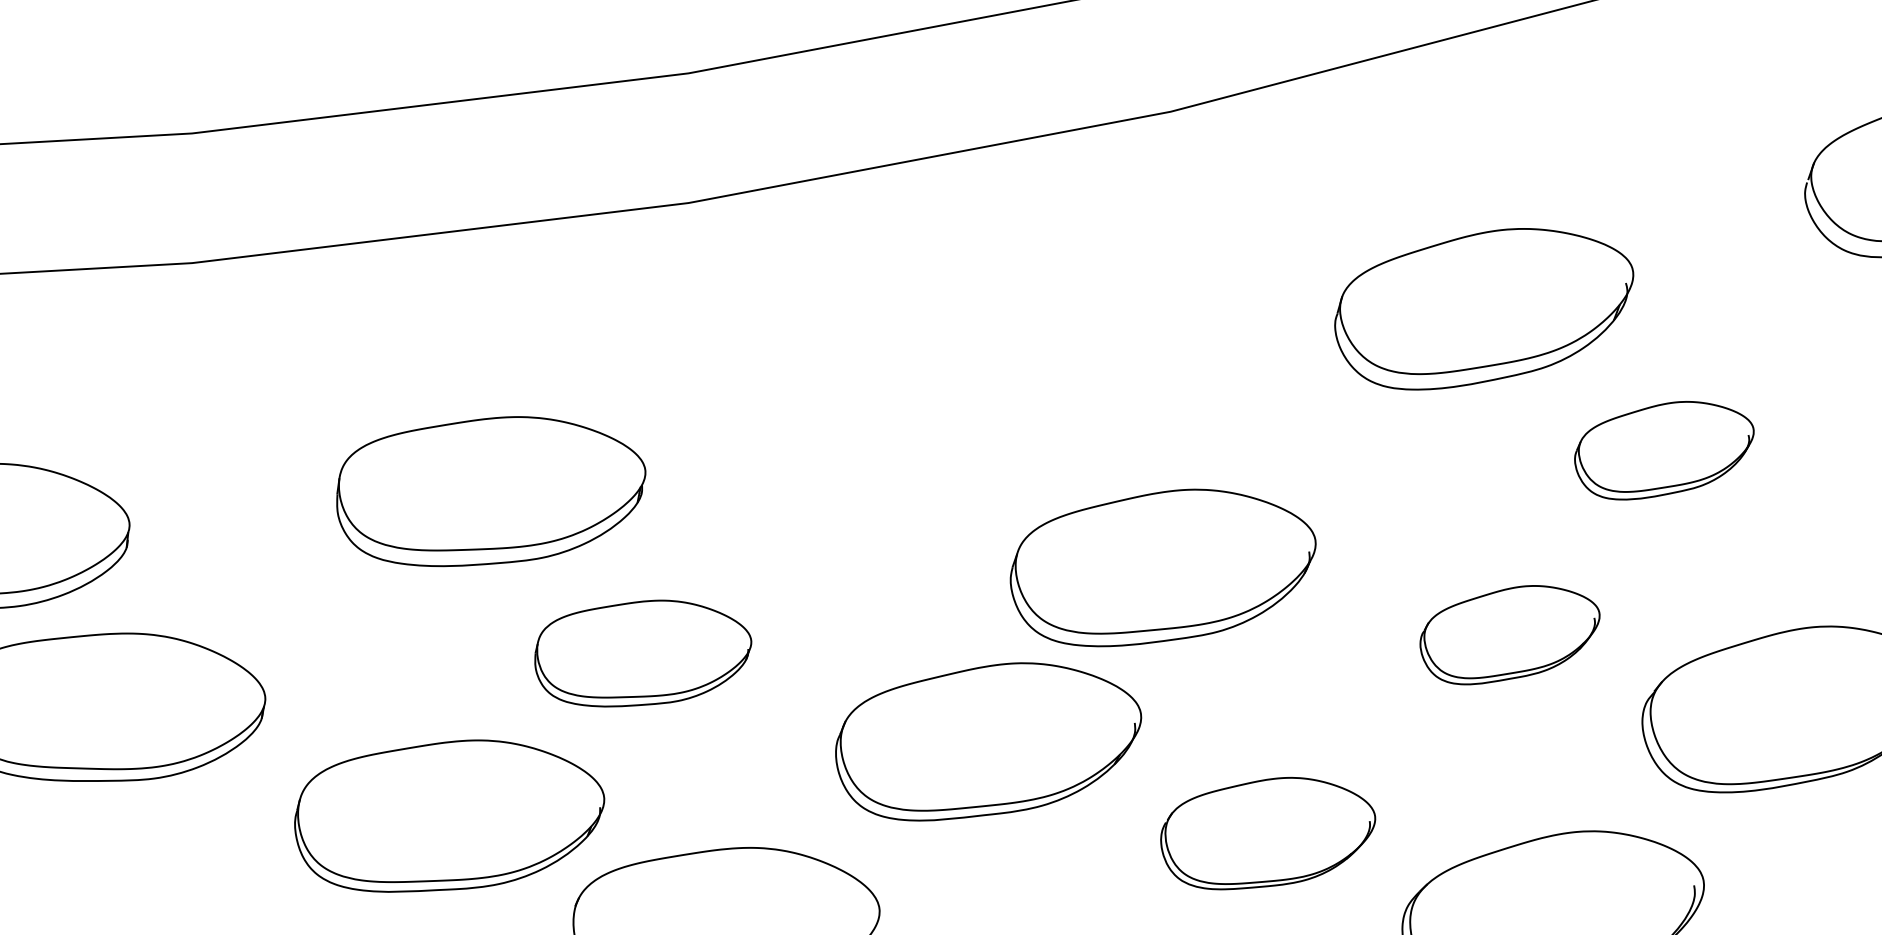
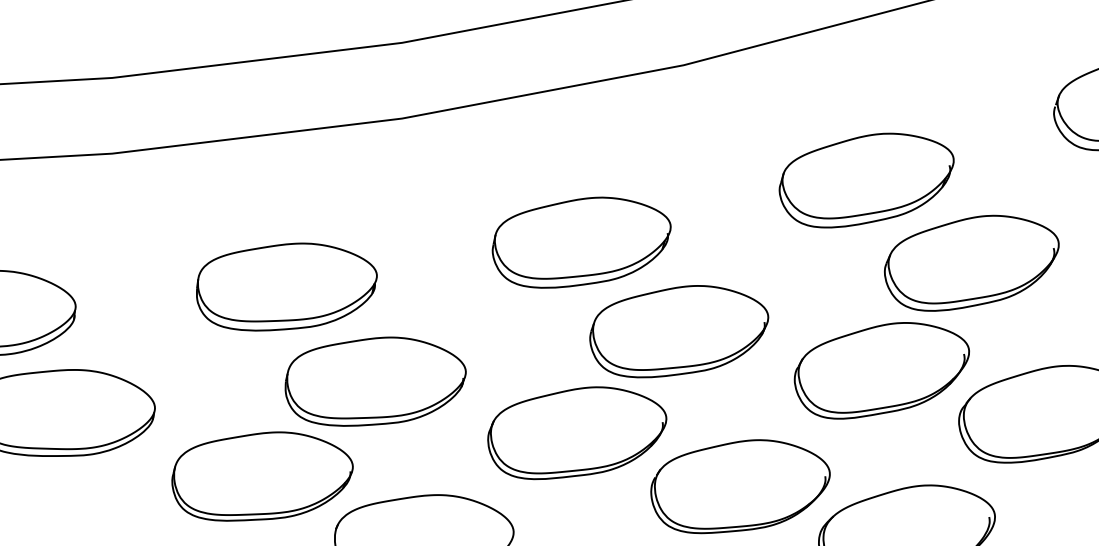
part: (995, 415) -> (581, 242), added
part: (1663, 449) -> (971, 262), size x1.67
part: (1509, 634) -> (881, 370), size x1.67
part: (643, 653) -> (375, 381), size x1.43
part: (1268, 833) -> (740, 486), size x1.43

